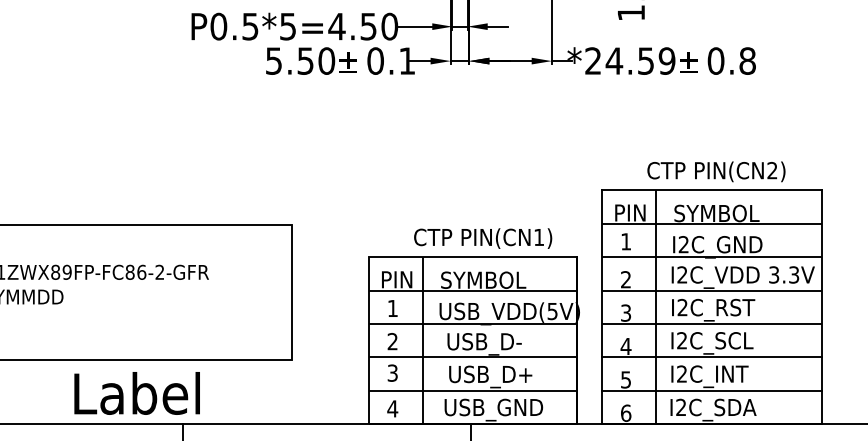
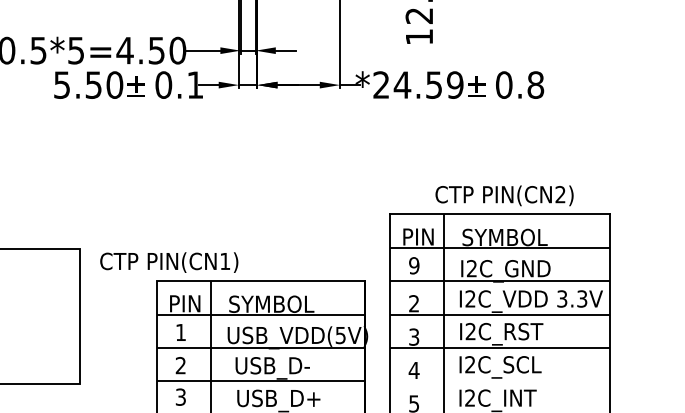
text: (483, 238) -> (169, 262), moved
text: (626, 241) -> (414, 265), 1 -> 9
line: (711, 357) -> (499, 381), removed

